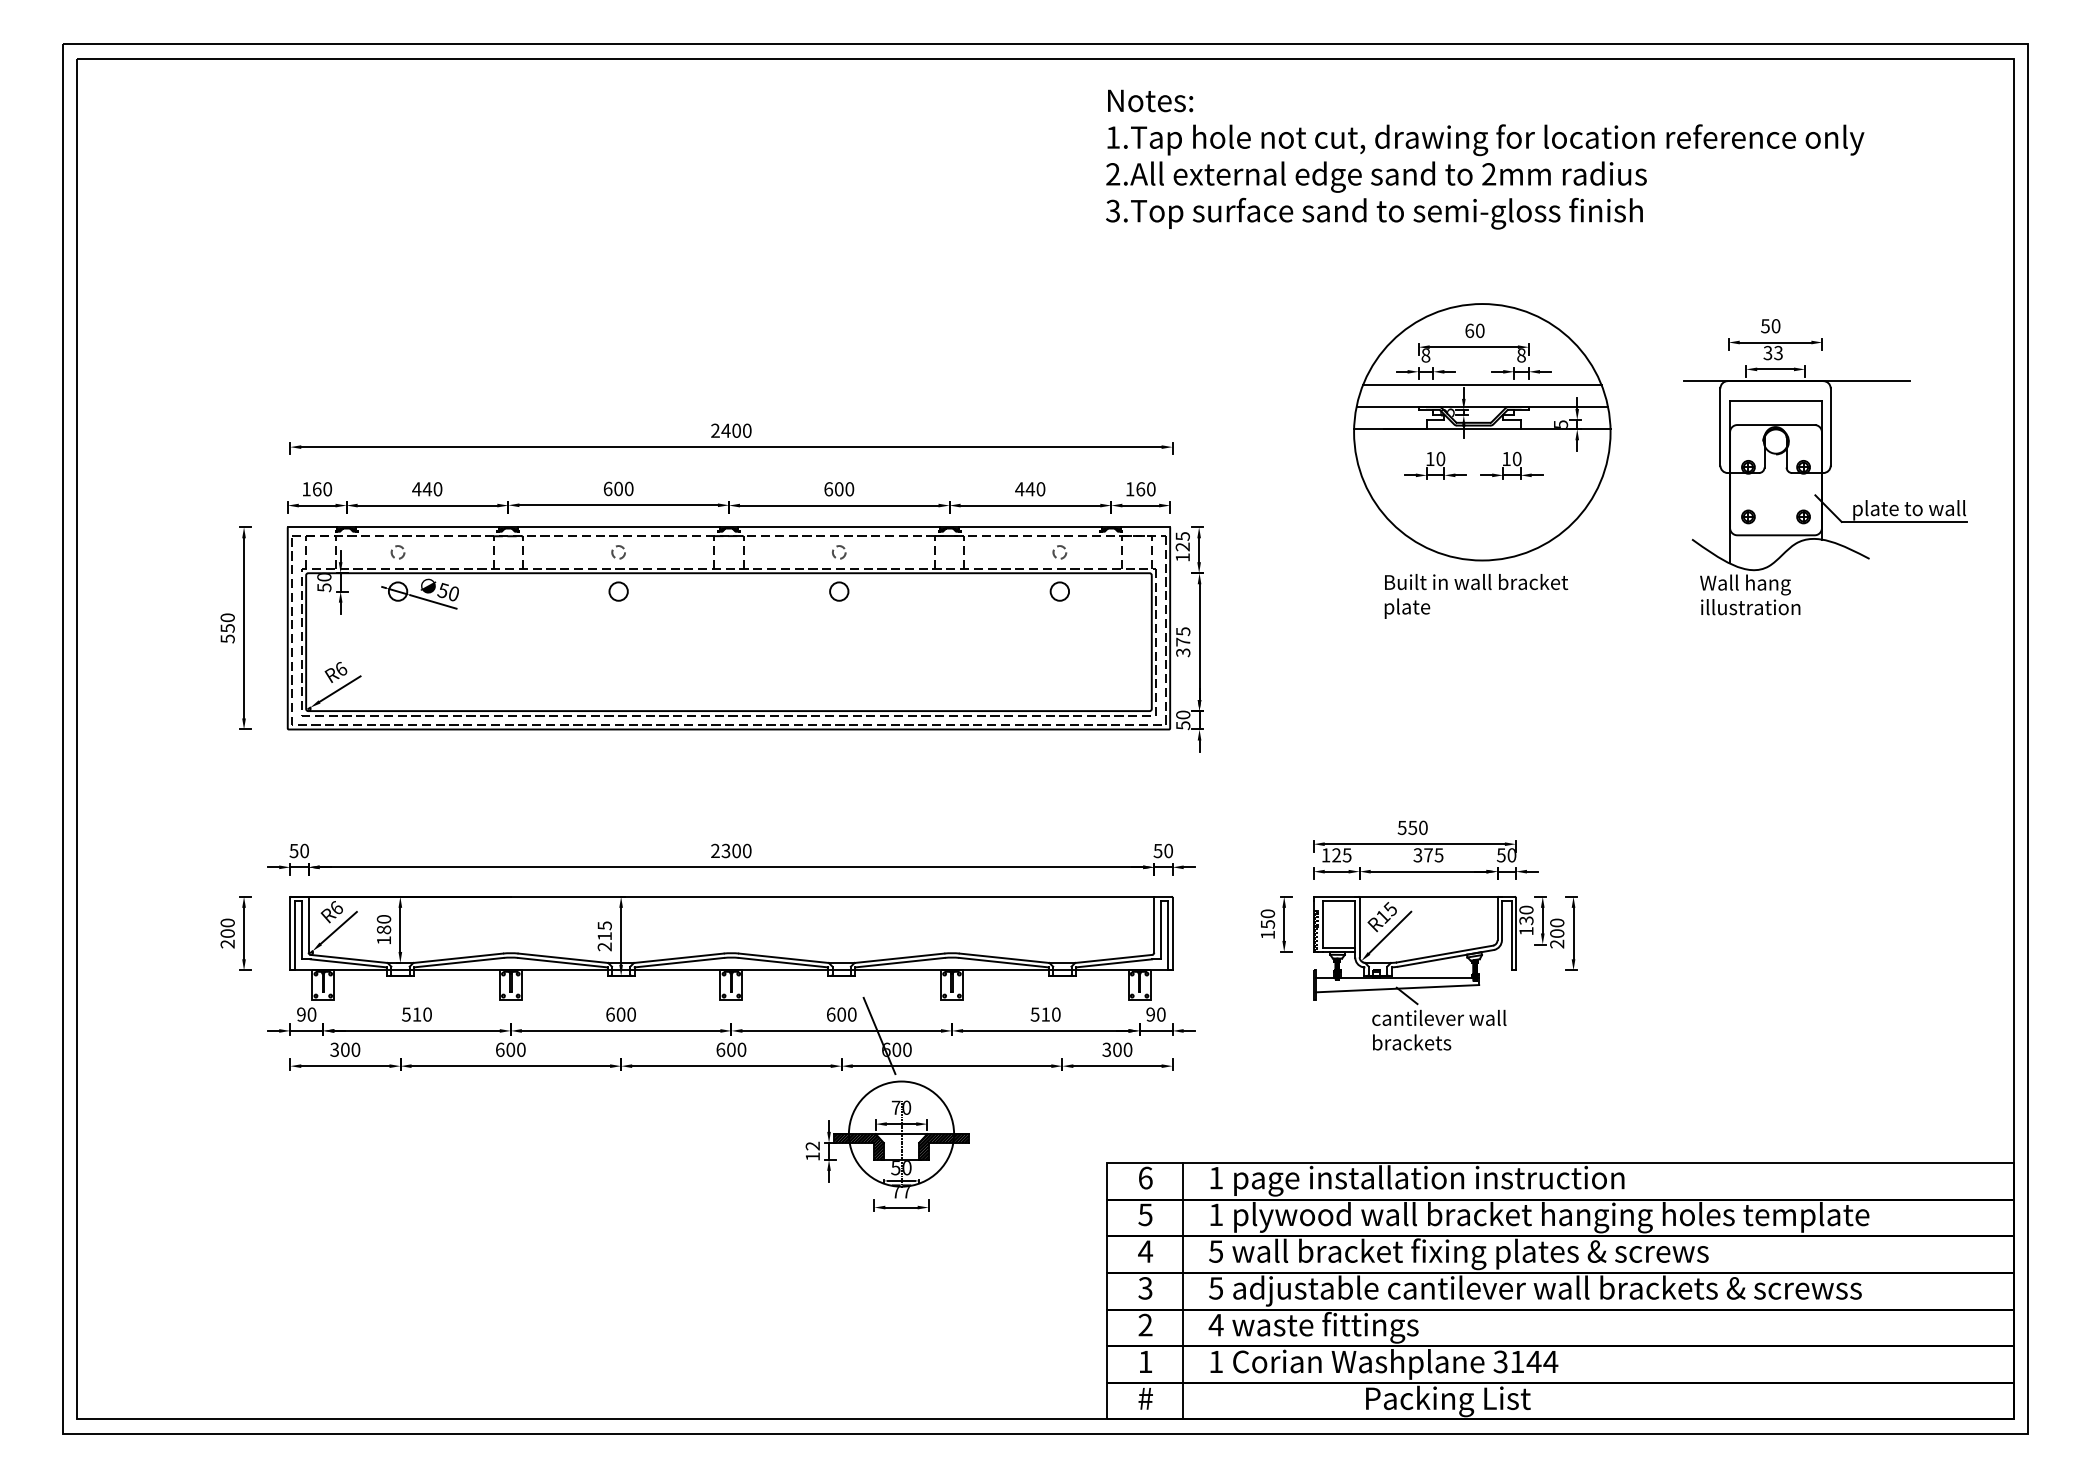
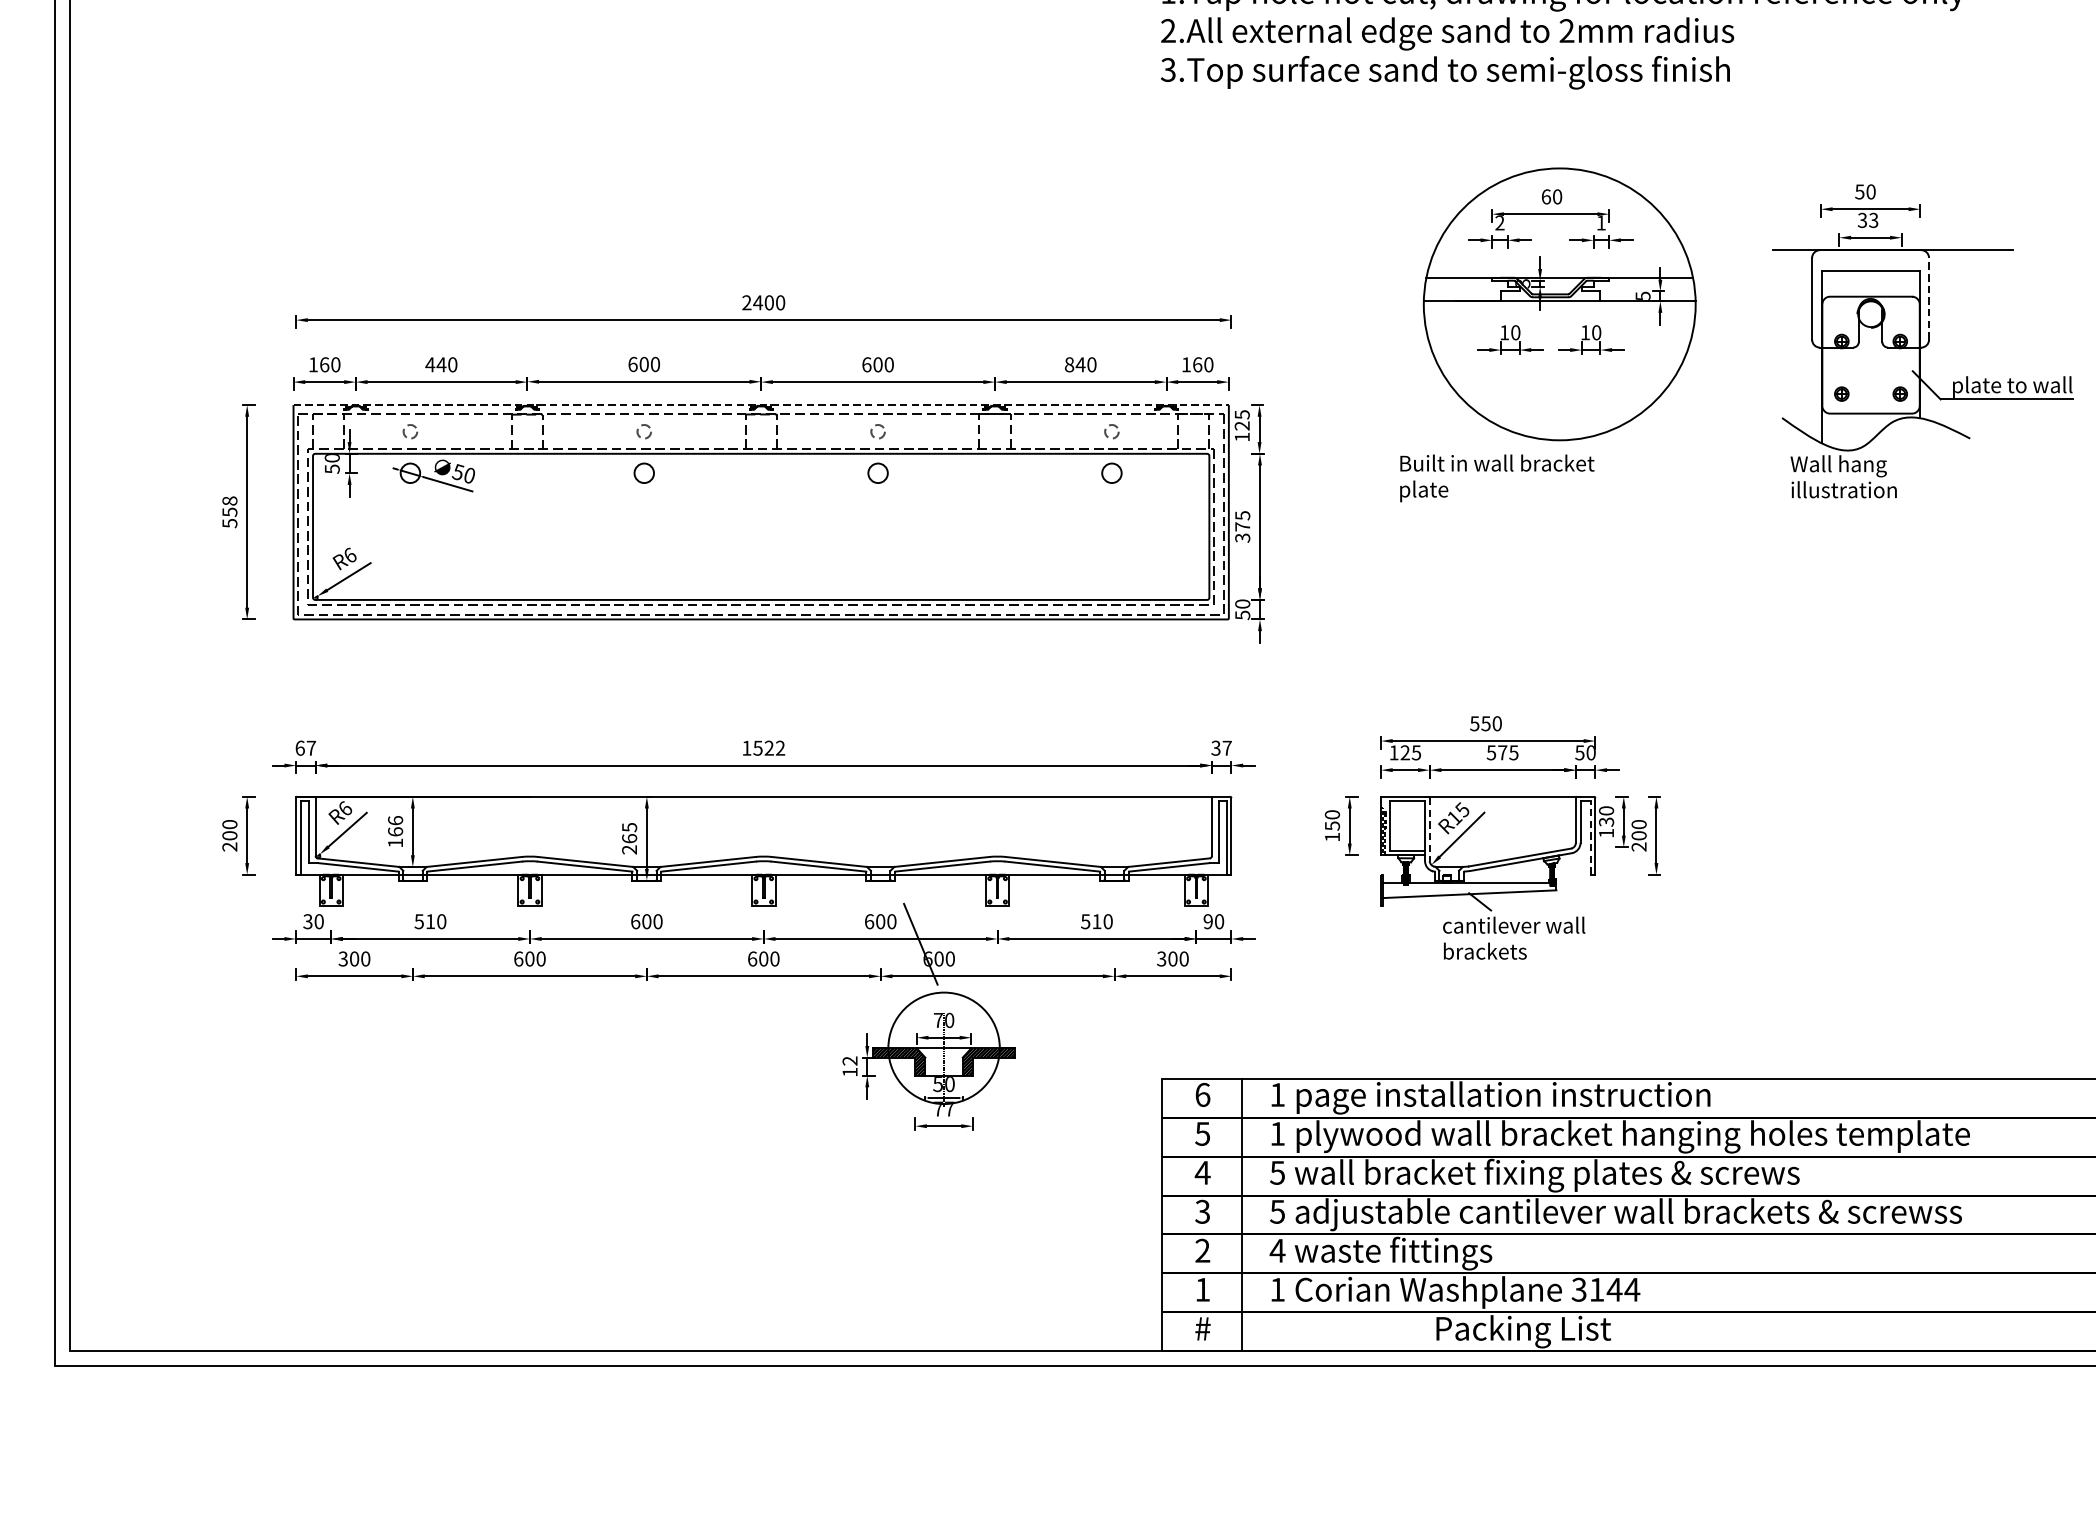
text: (1425, 355) -> (1499, 223), 8 -> 2
text: (1521, 355) -> (1601, 223), 8 -> 1
line: (1482, 385) -> (1559, 254), removed
line: (1830, 427) -> (1928, 299), solid -> dashed
text: (1019, 489) -> (1069, 365), 440 -> 840
line: (729, 527) -> (761, 405), solid -> dashed
text: (1476, 596) -> (1497, 478), moved
text: (227, 617) -> (229, 500), 550 -> 558
text: (299, 850) -> (305, 747), 50 -> 67
text: (731, 850) -> (763, 747), 2300 -> 1522
text: (1163, 850) -> (1221, 747), 50 -> 37
text: (1418, 854) -> (1492, 751), 375 -> 575
text: (383, 924) -> (394, 826), 180 -> 166
line: (1359, 927) -> (1429, 829), solid -> dashed
text: (604, 935) -> (629, 837), 215 -> 265
line: (1511, 935) -> (1590, 837), solid -> dashed
text: (301, 1014) -> (308, 921), 90 -> 30

